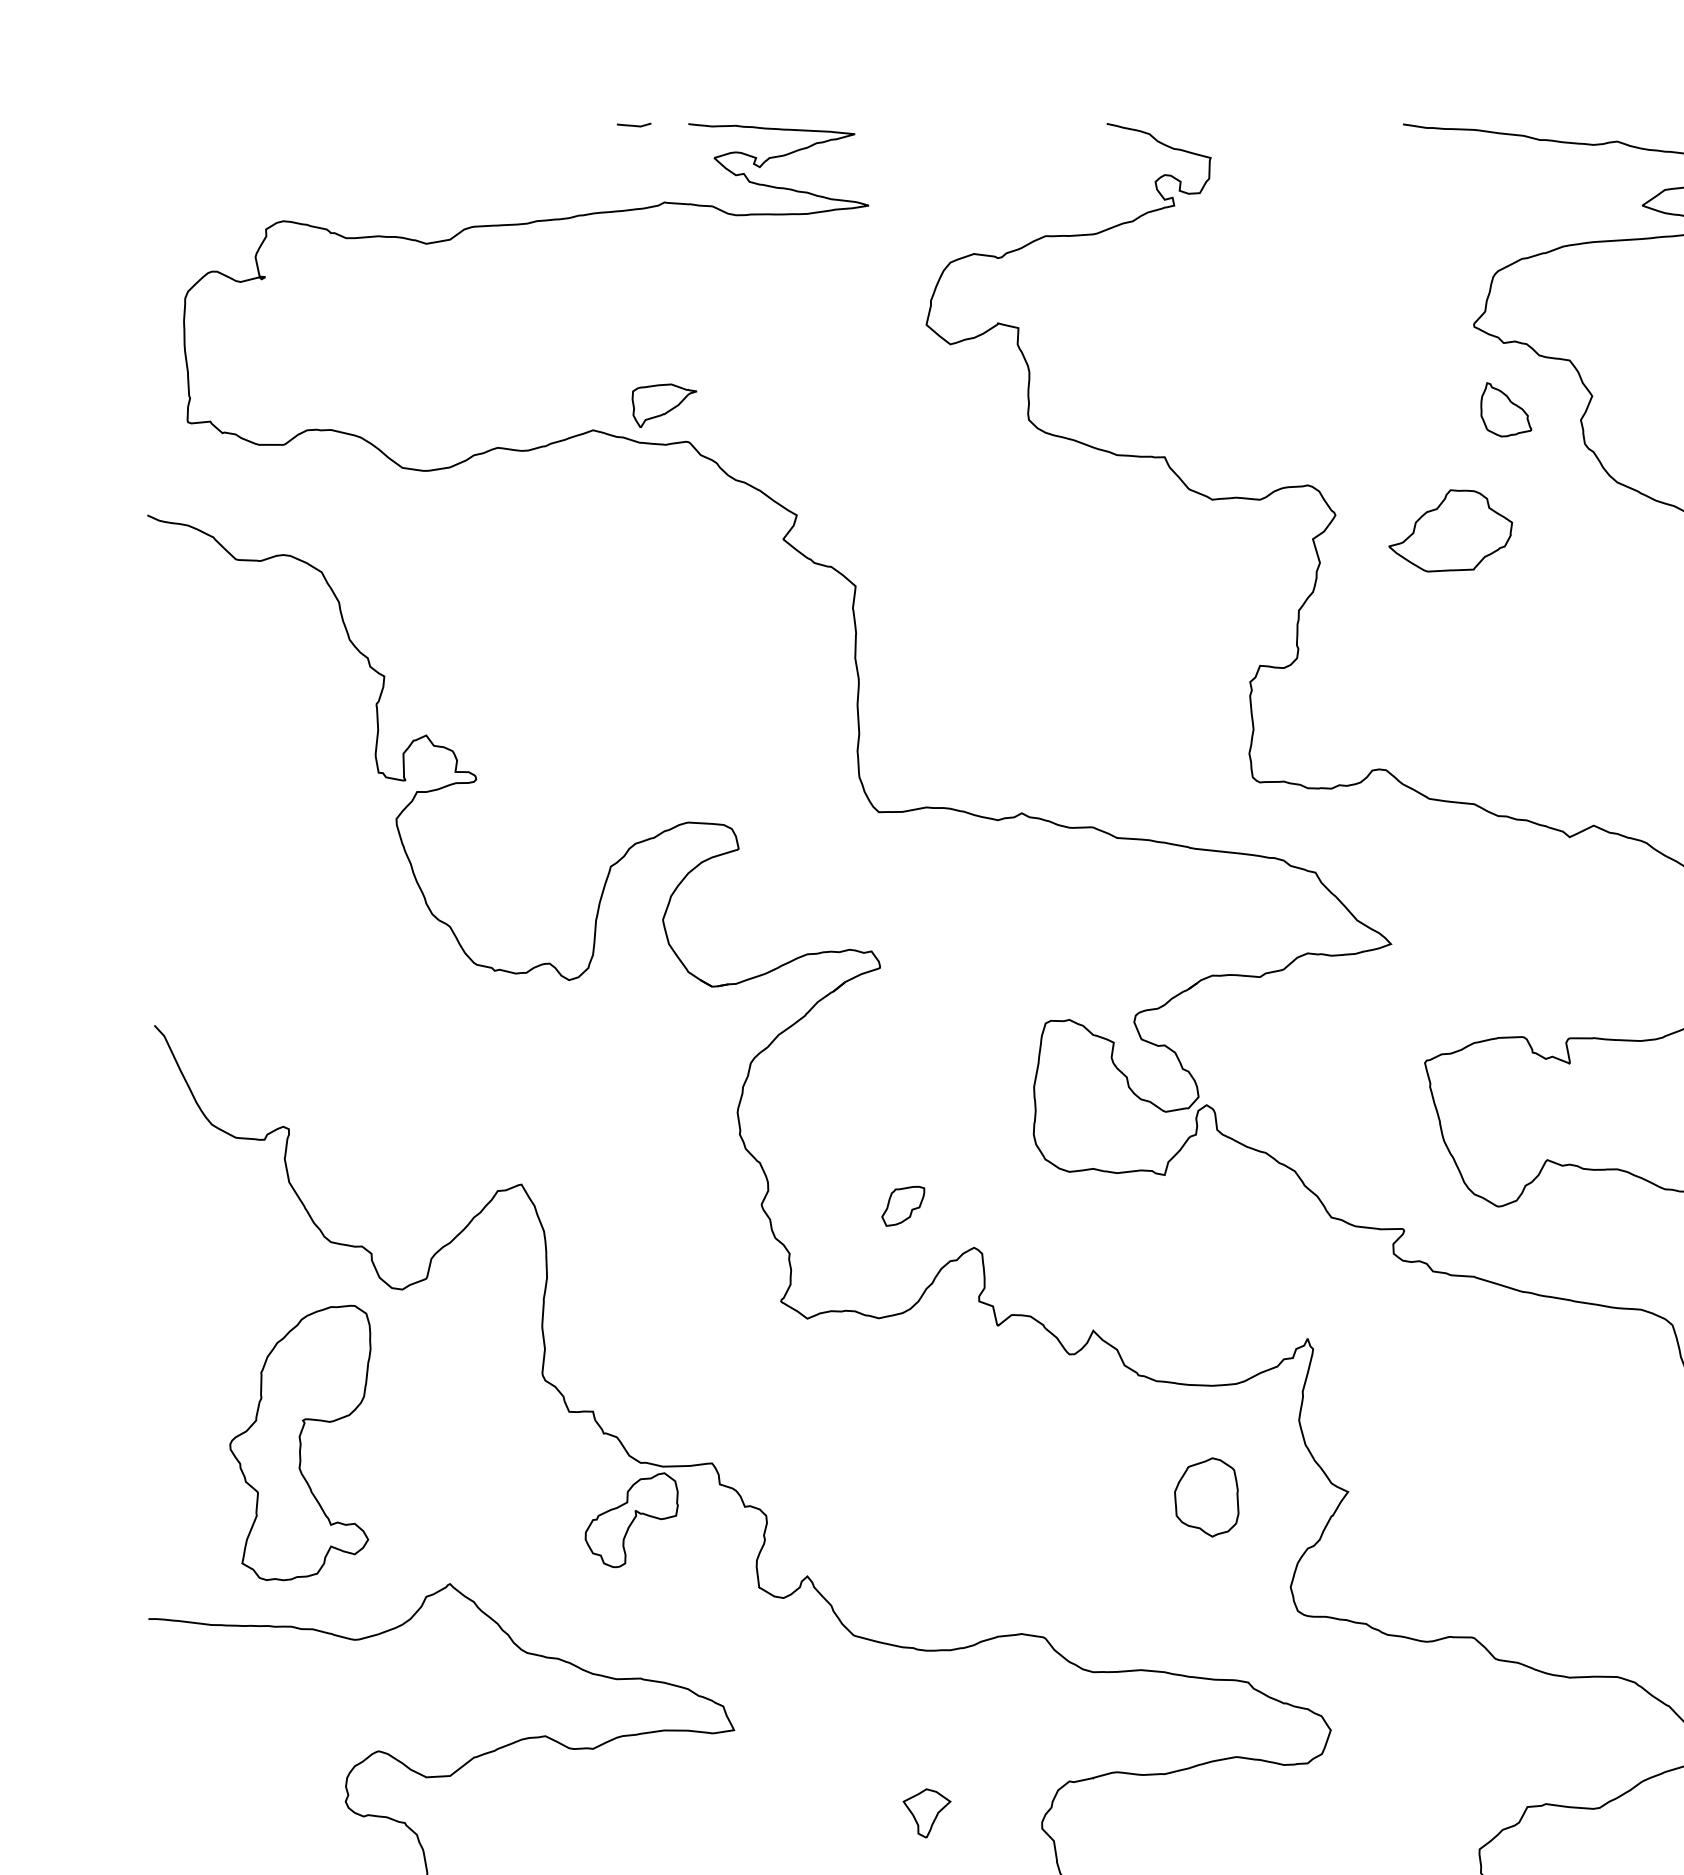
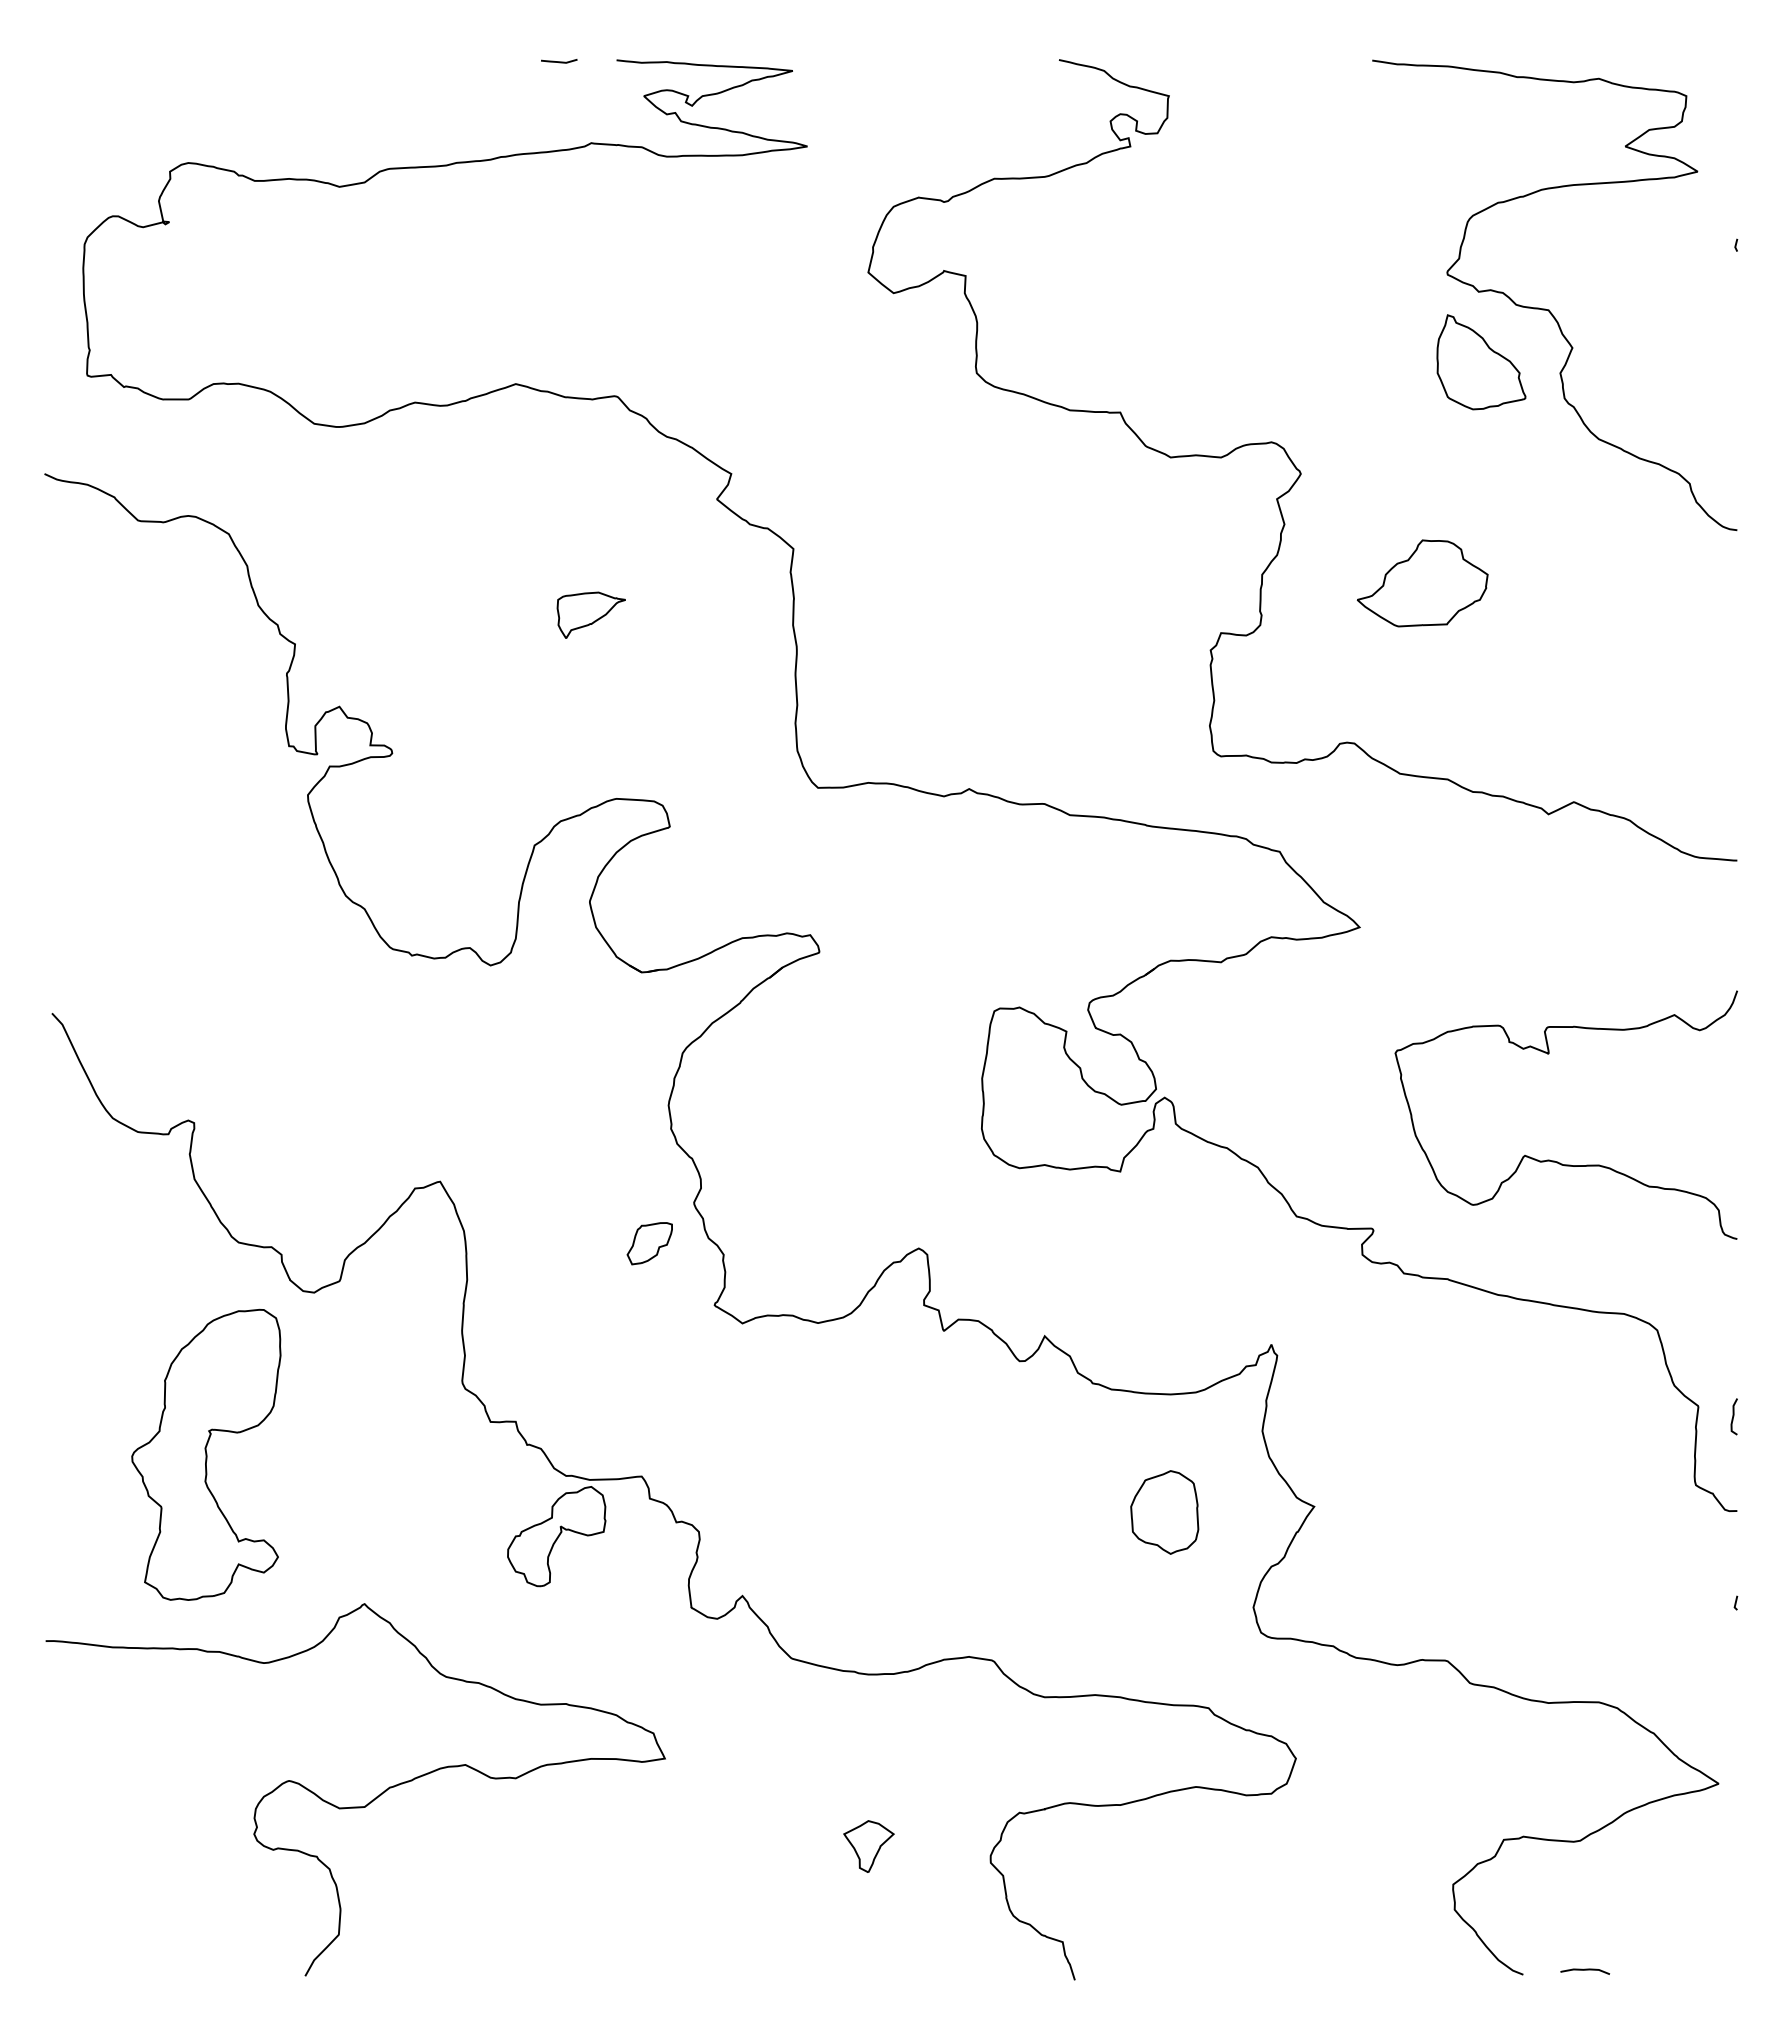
part: (663, 405) -> (590, 614), moved
part: (1506, 409) -> (1481, 362), size x1.67
part: (1450, 530) -> (1422, 583), moved
part: (902, 1206) -> (649, 1243), moved

